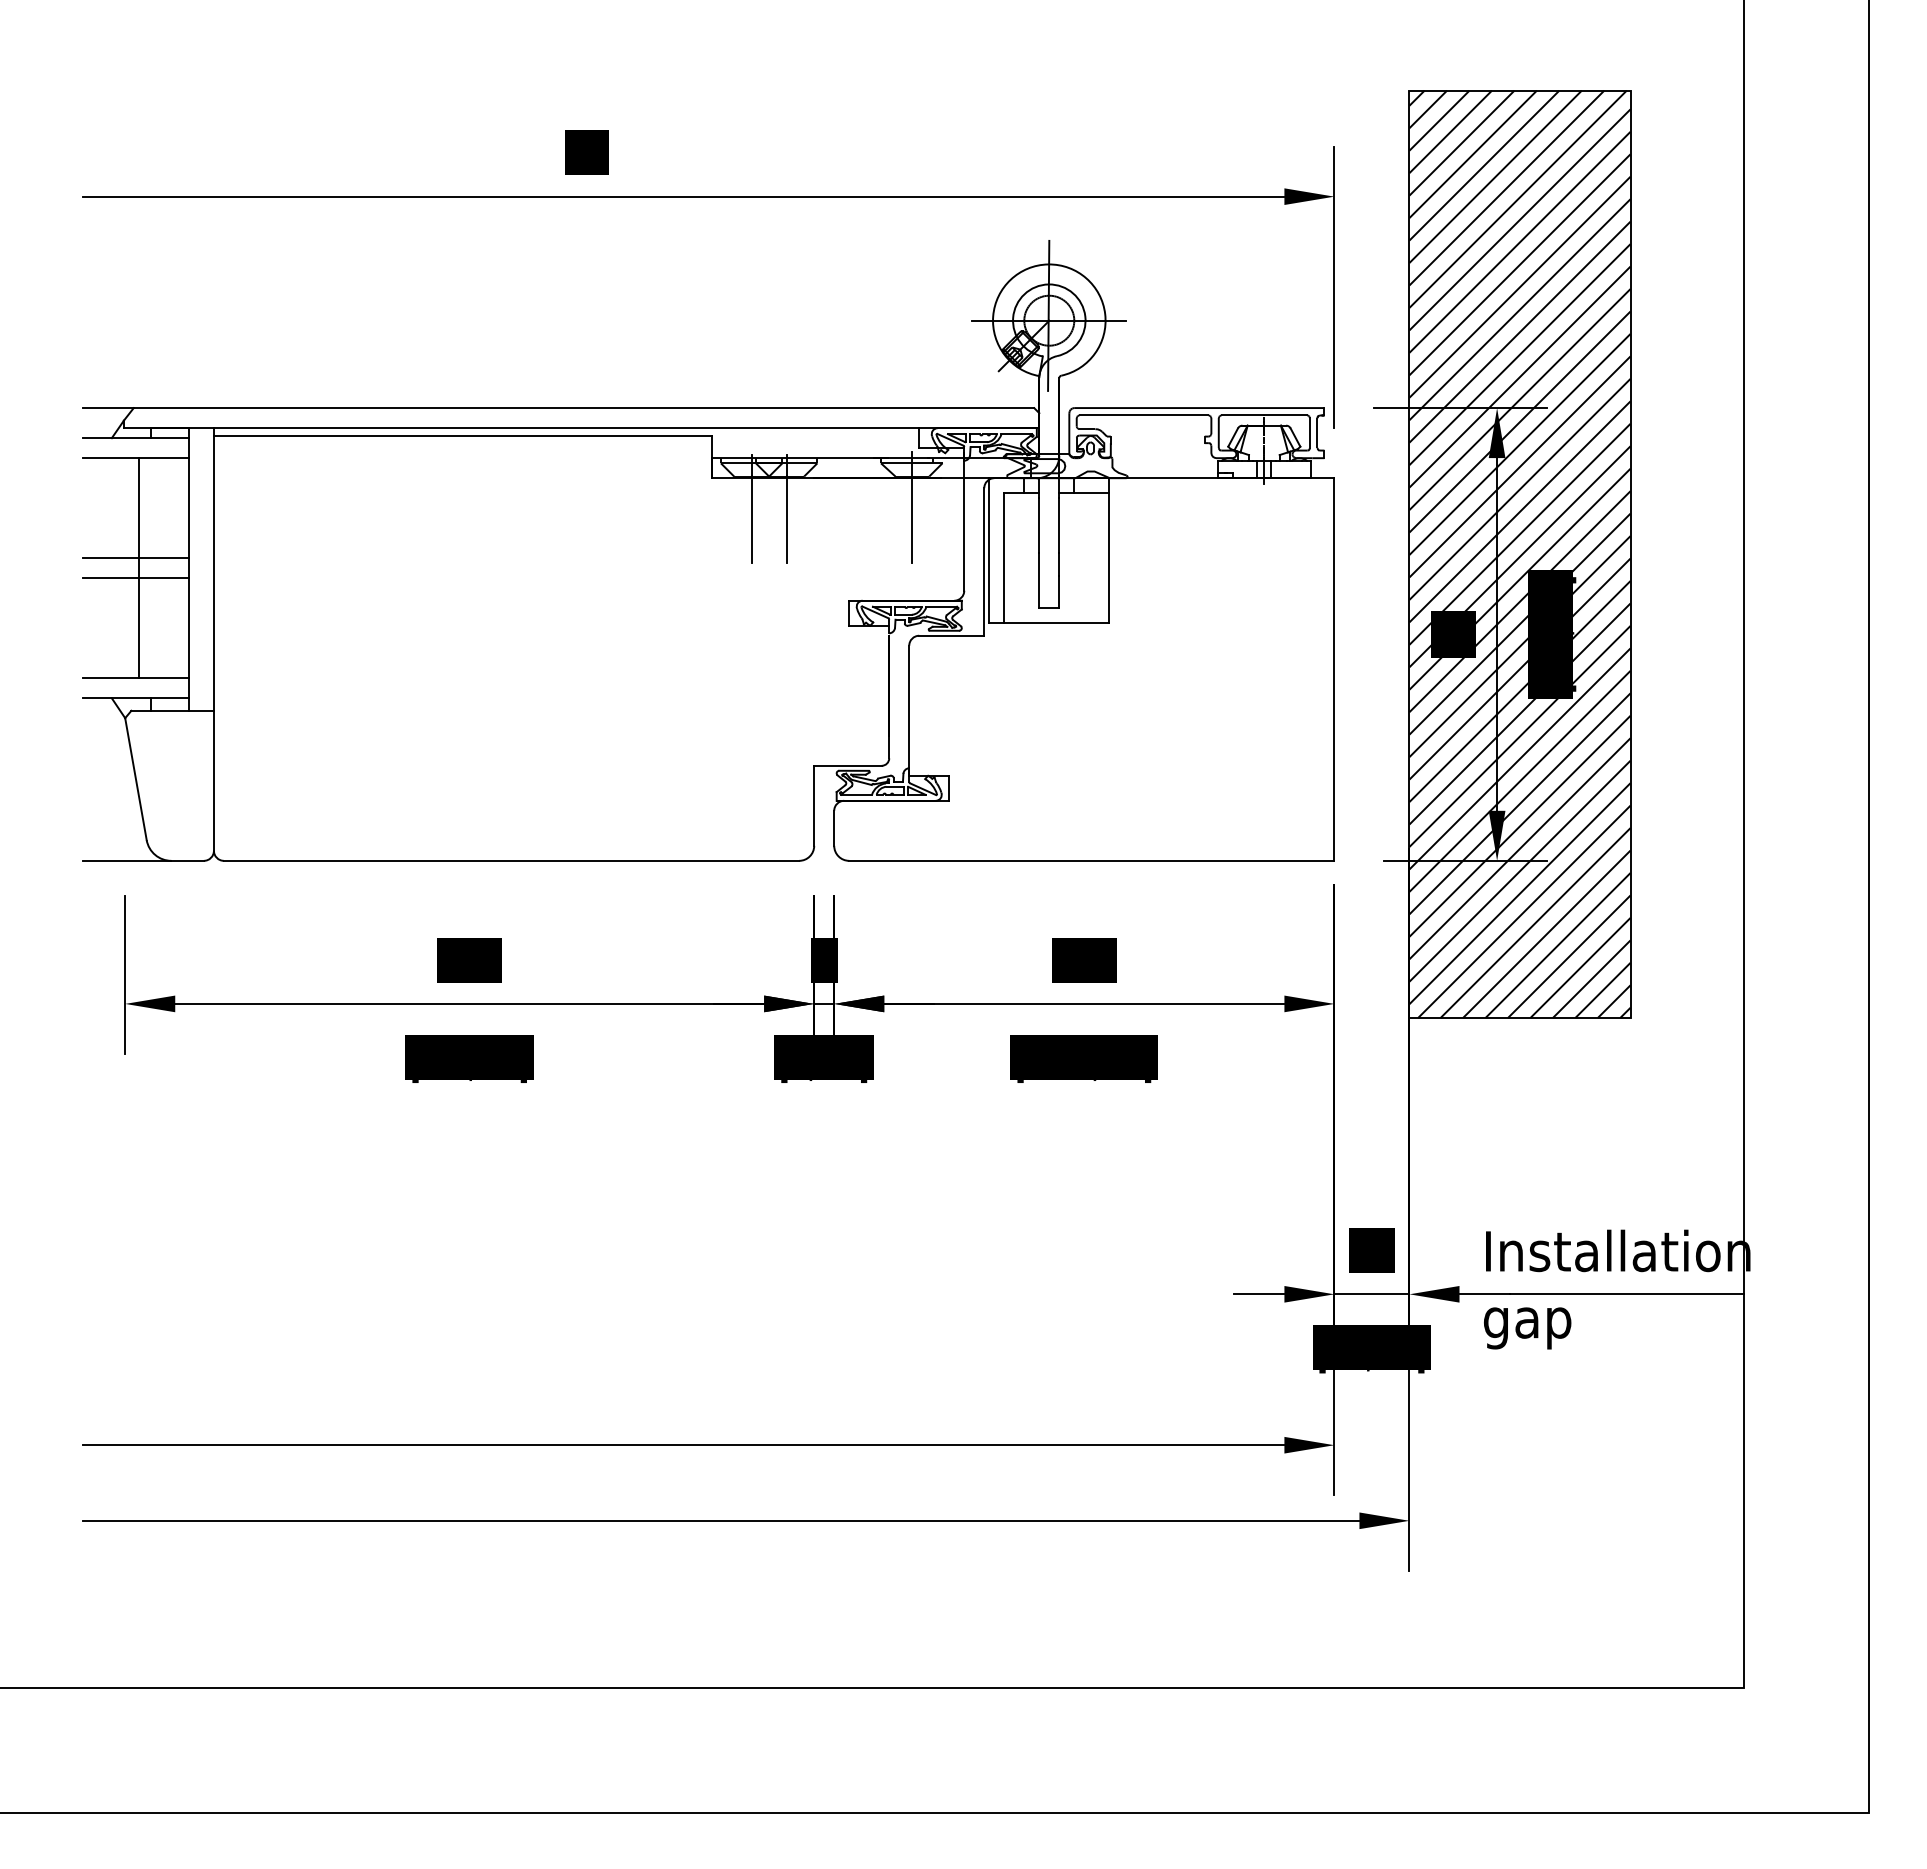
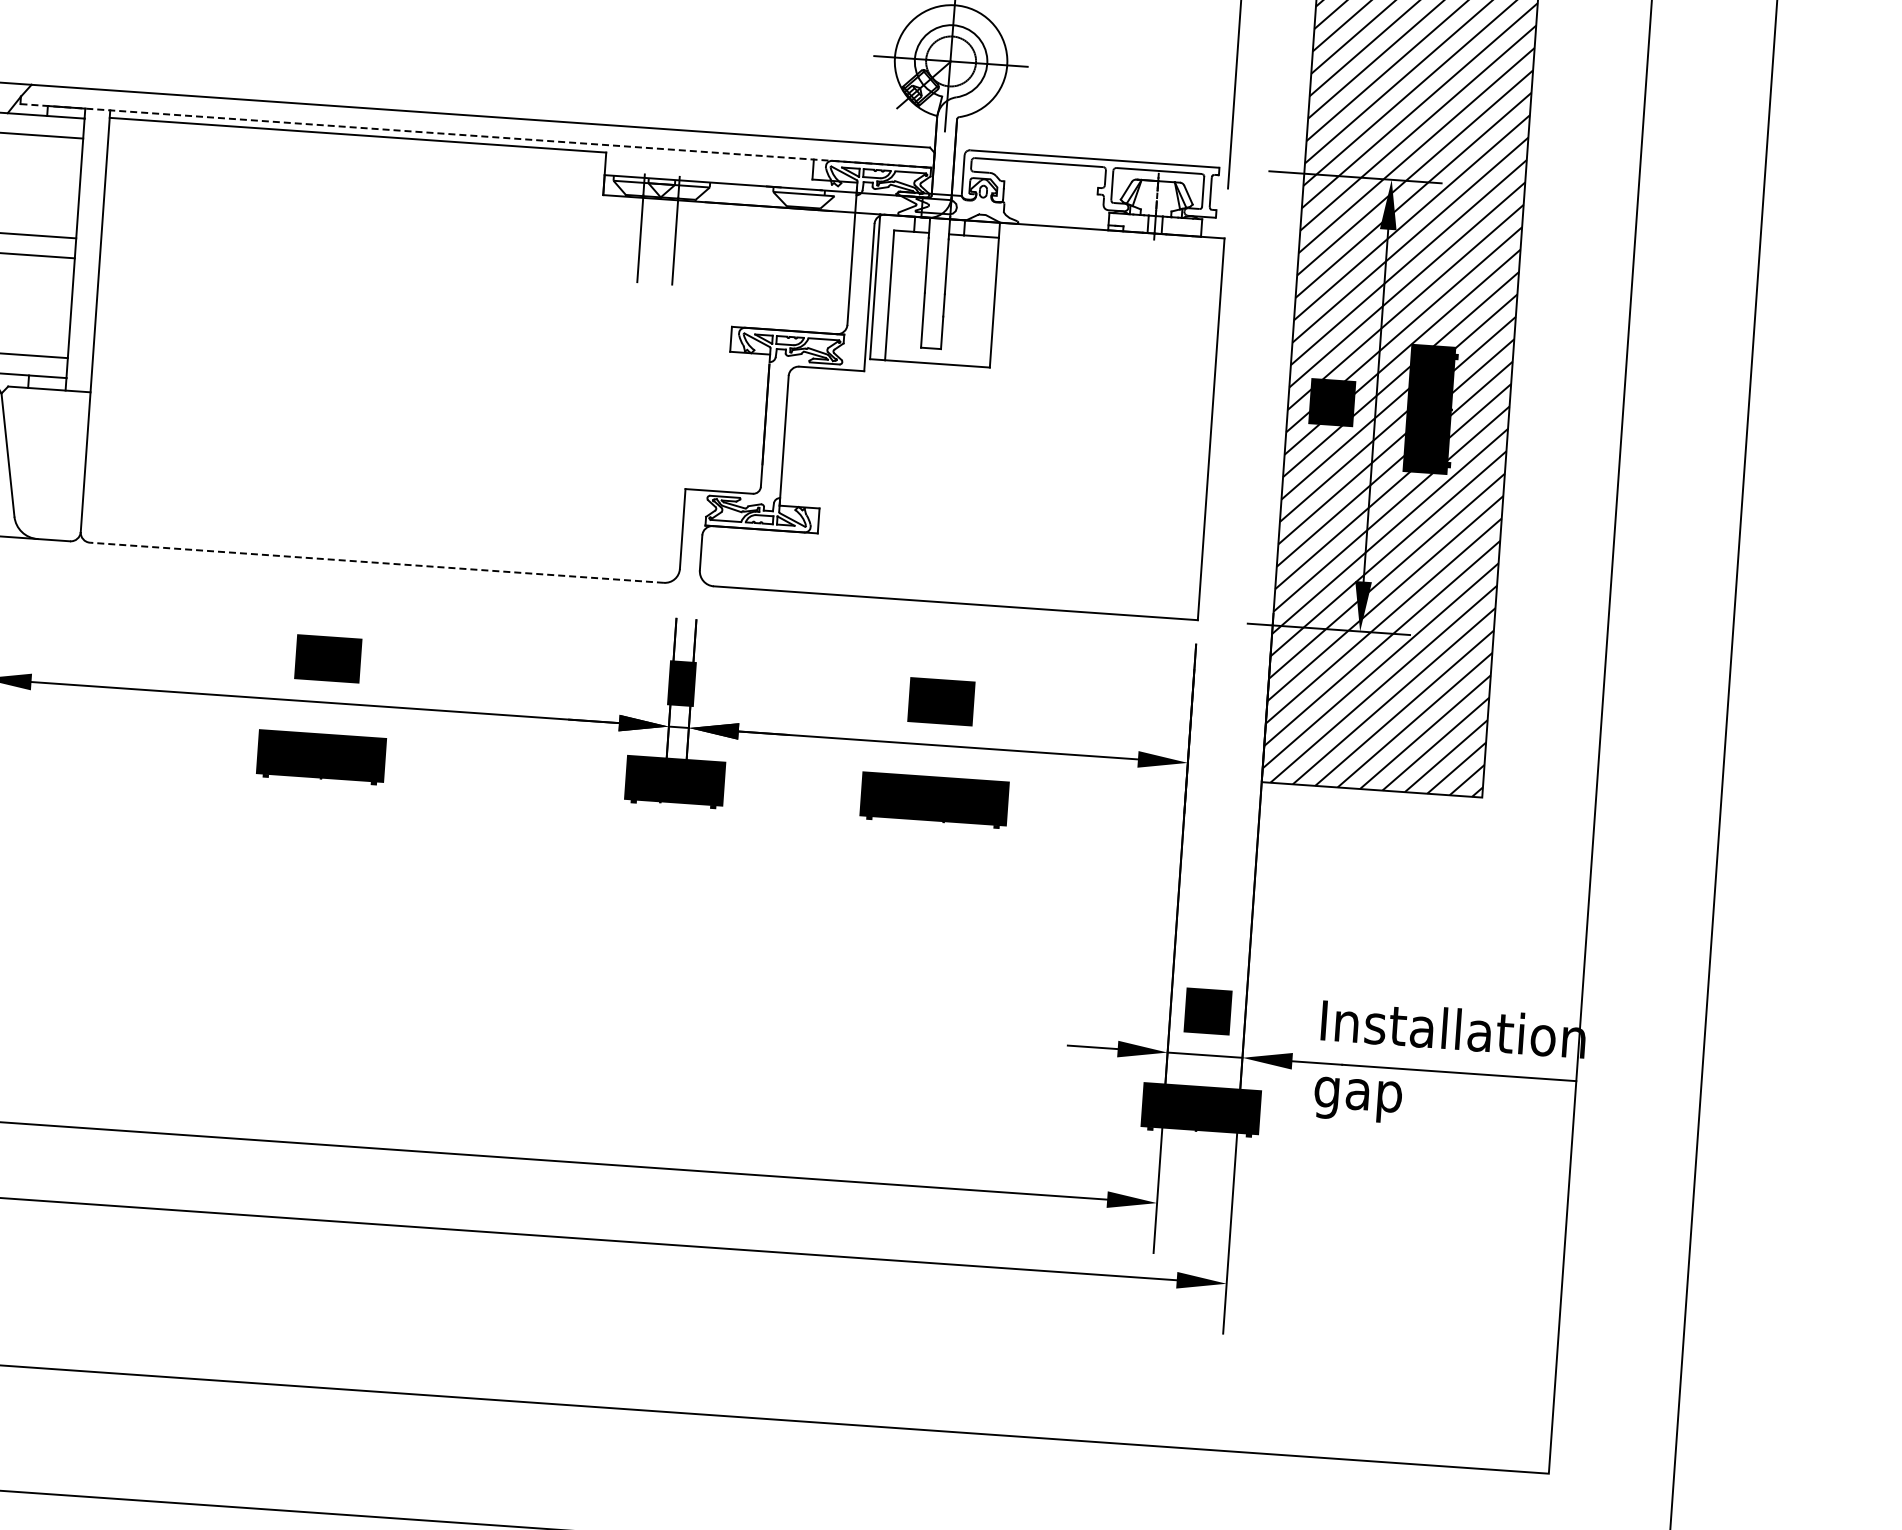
line: (579, 428) -> (474, 136), solid -> dashed
line: (911, 507) -> (800, 238), removed
line: (138, 568) -> (25, 245), removed
line: (511, 860) -> (376, 562), solid -> dashed

